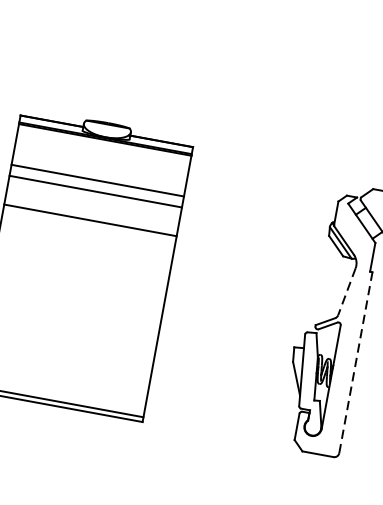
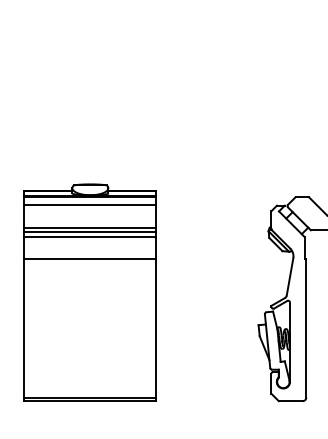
line: (103, 149) -> (90, 204), added
line: (96, 185) -> (90, 232), added
line: (347, 291) -> (290, 276), dashed -> solid
line: (356, 361) -> (306, 327), dashed -> solid

